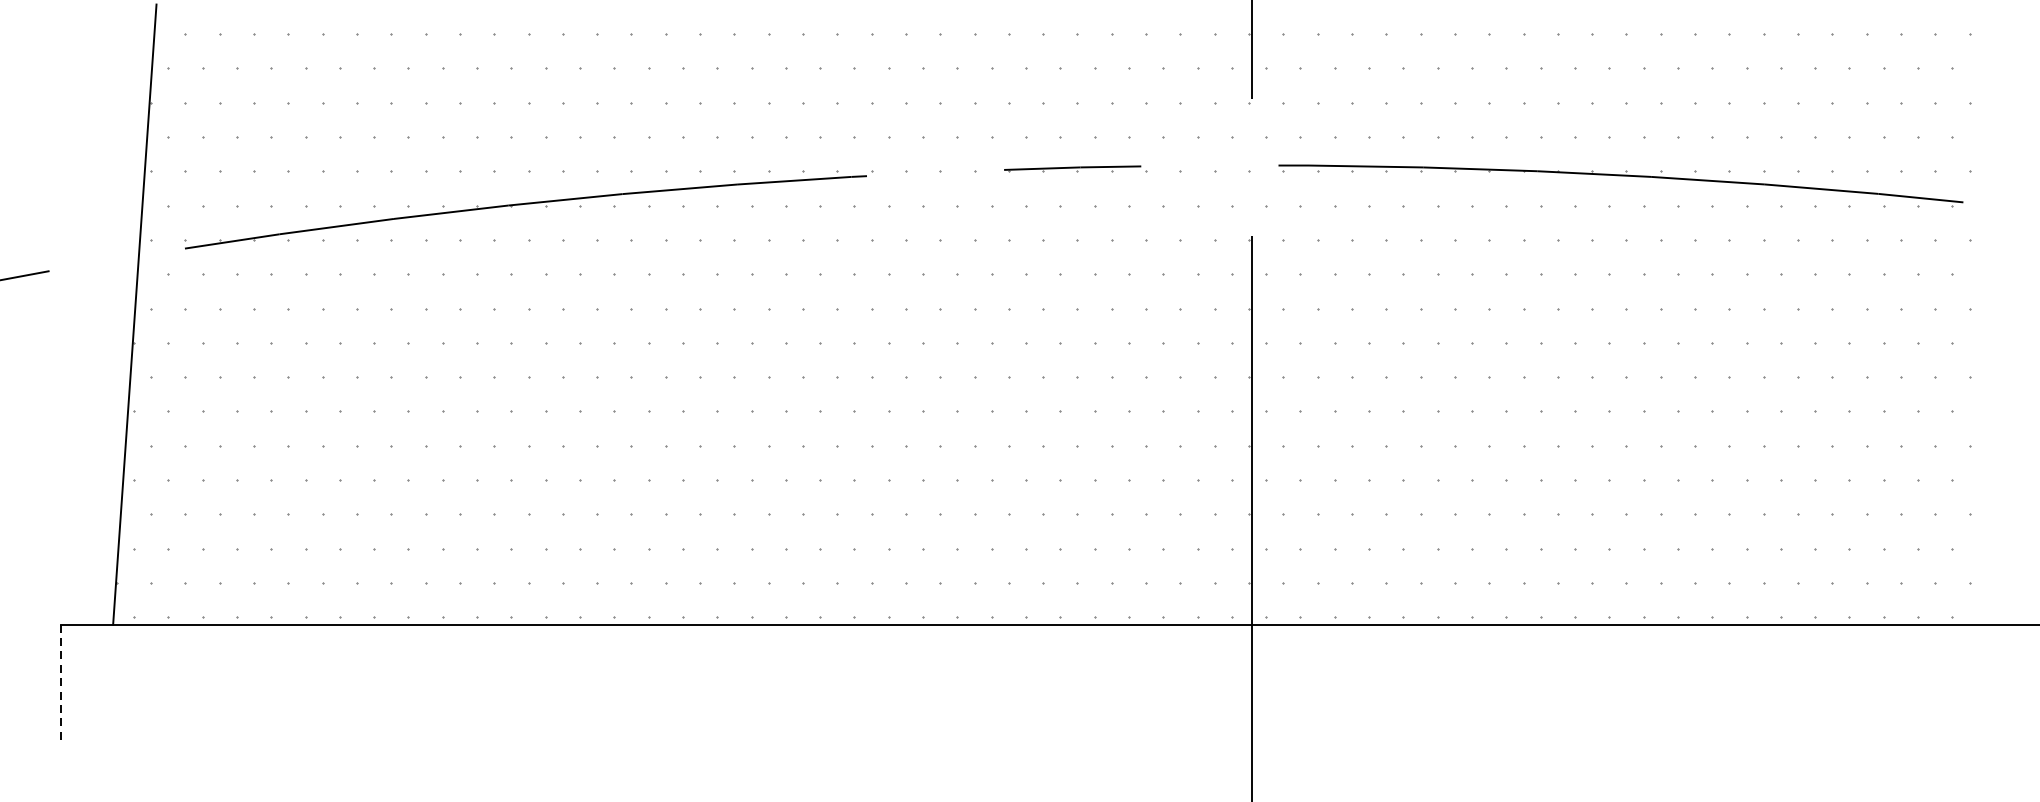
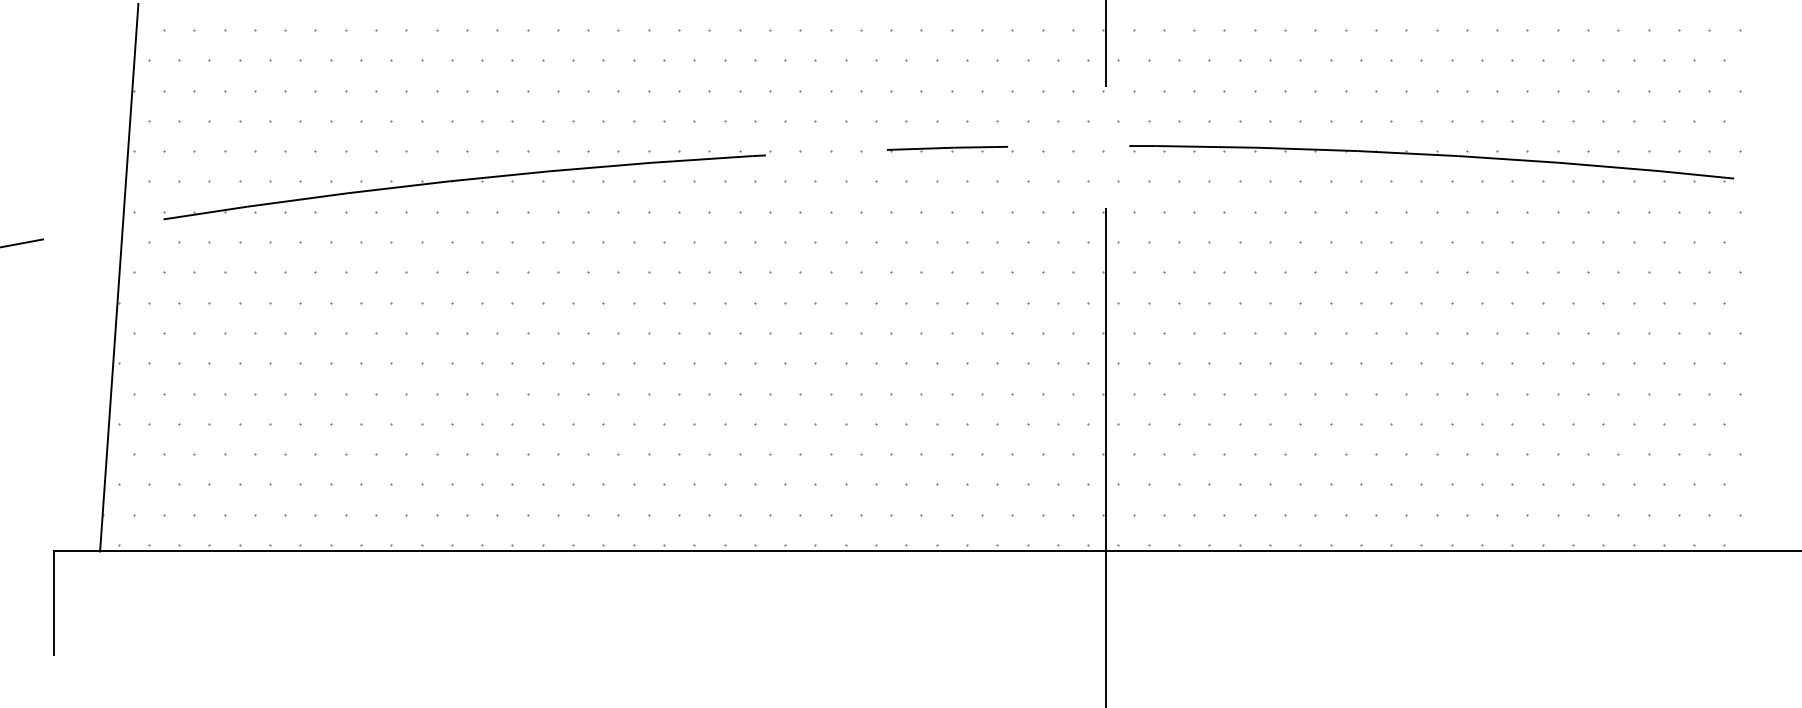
line: (61, 683) -> (54, 603), dashed -> solid

